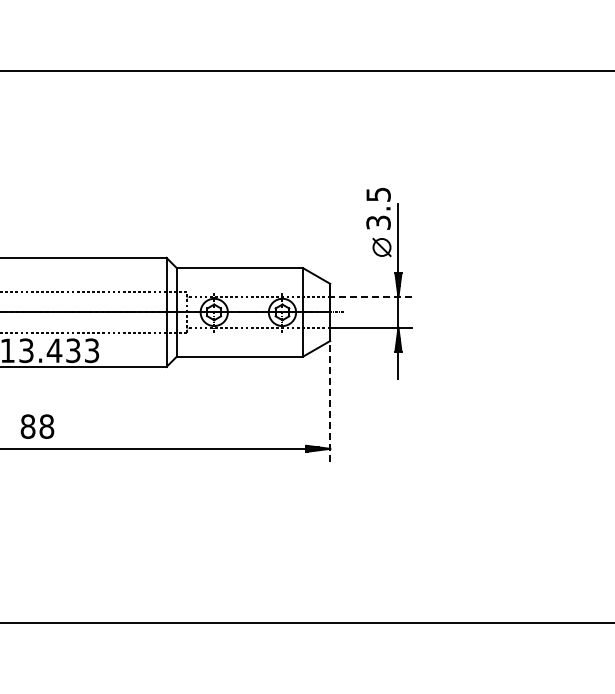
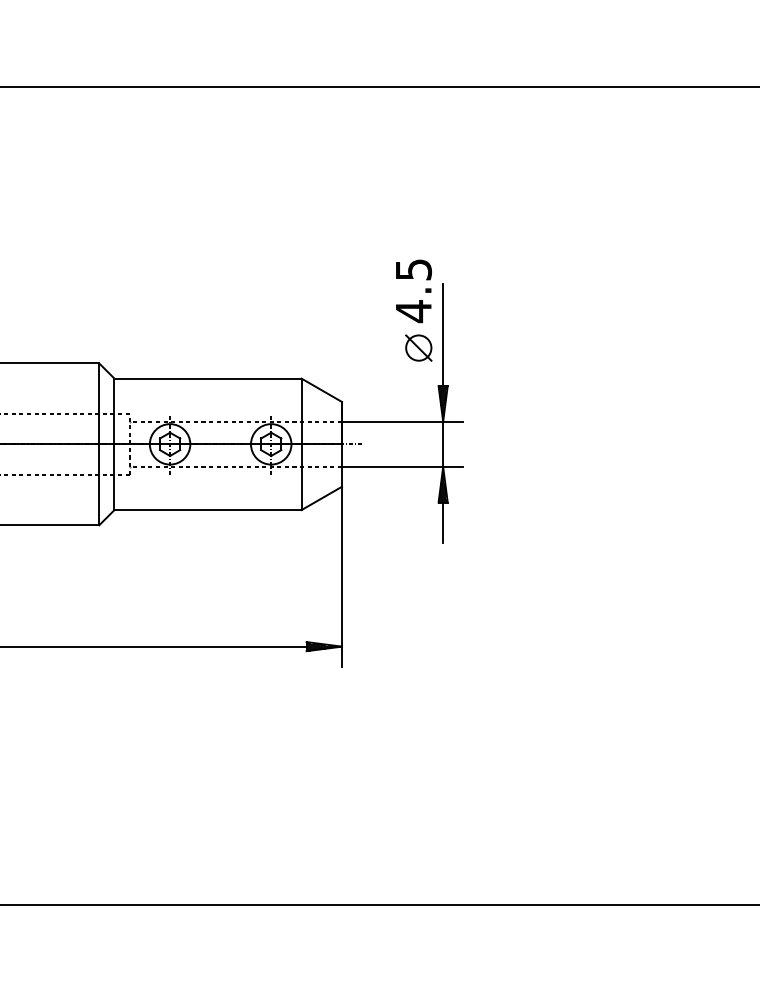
text: (378, 222) -> (413, 311), 3.5 -> 4.5
line: (371, 297) -> (403, 422), dashed -> solid
line: (330, 401) -> (342, 576), dashed -> solid

